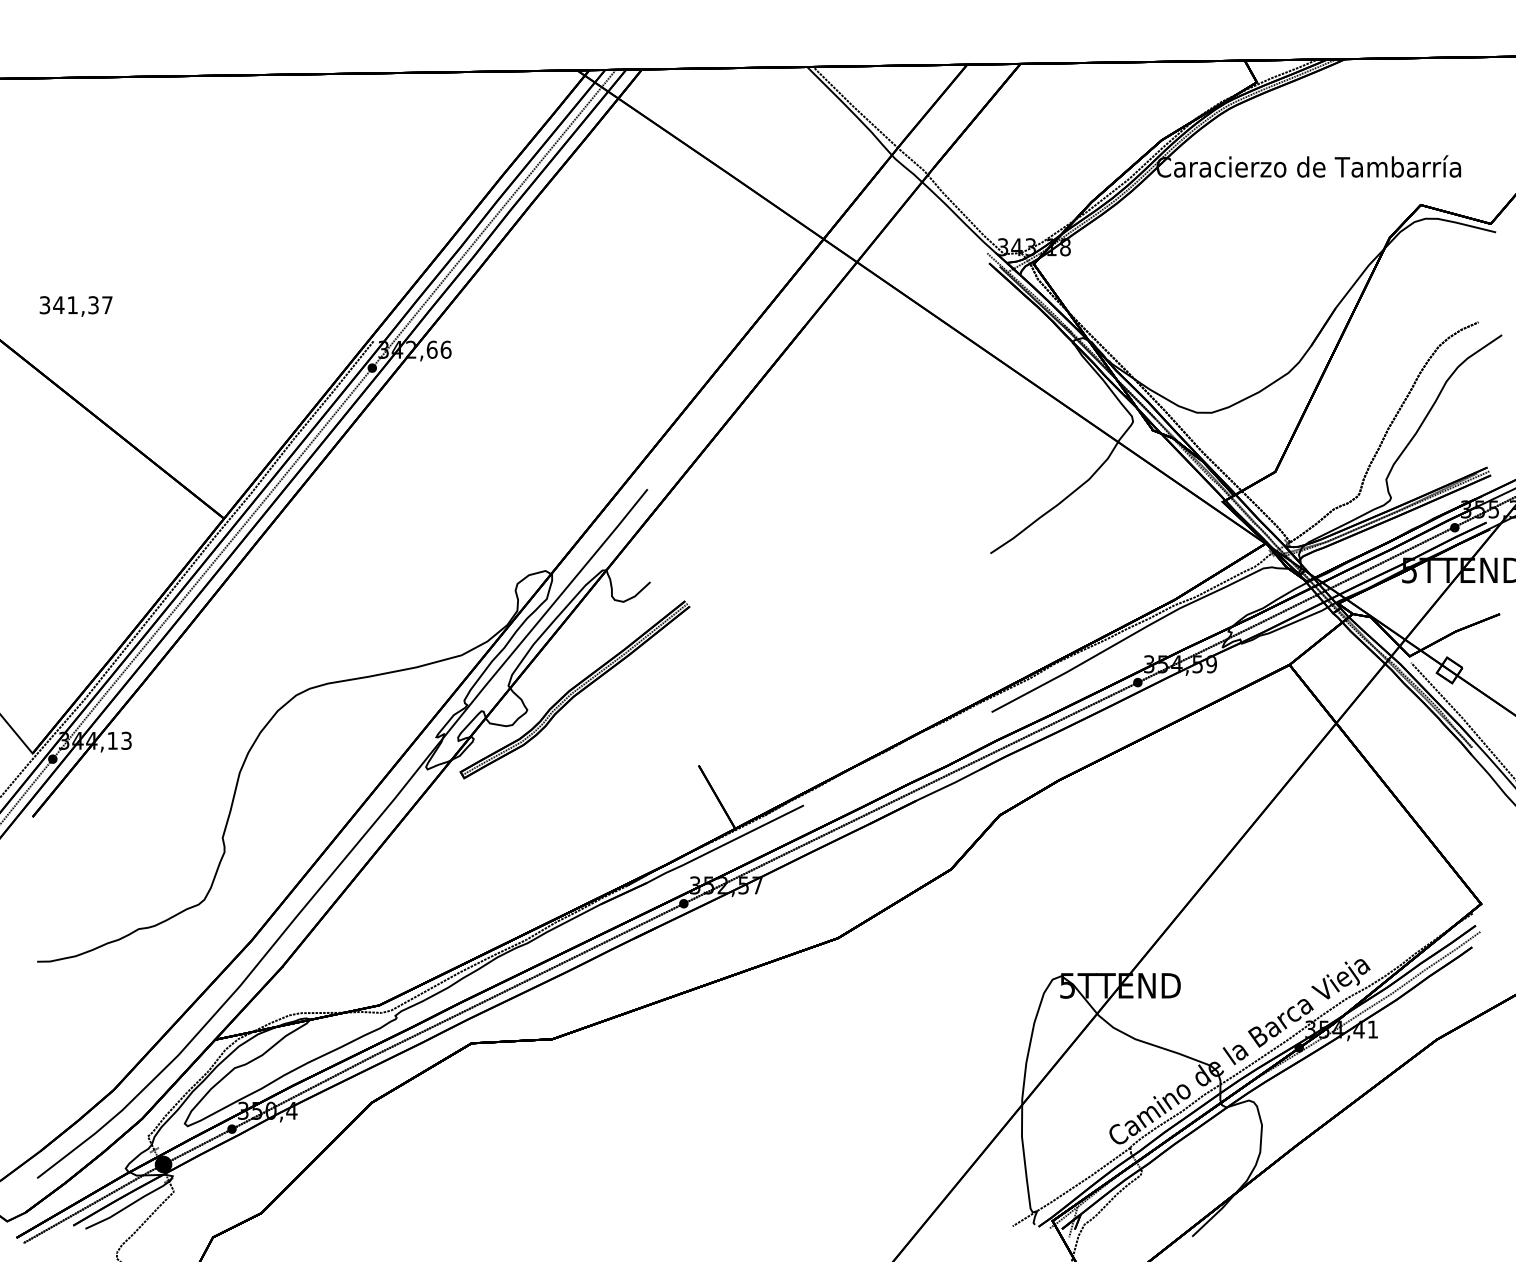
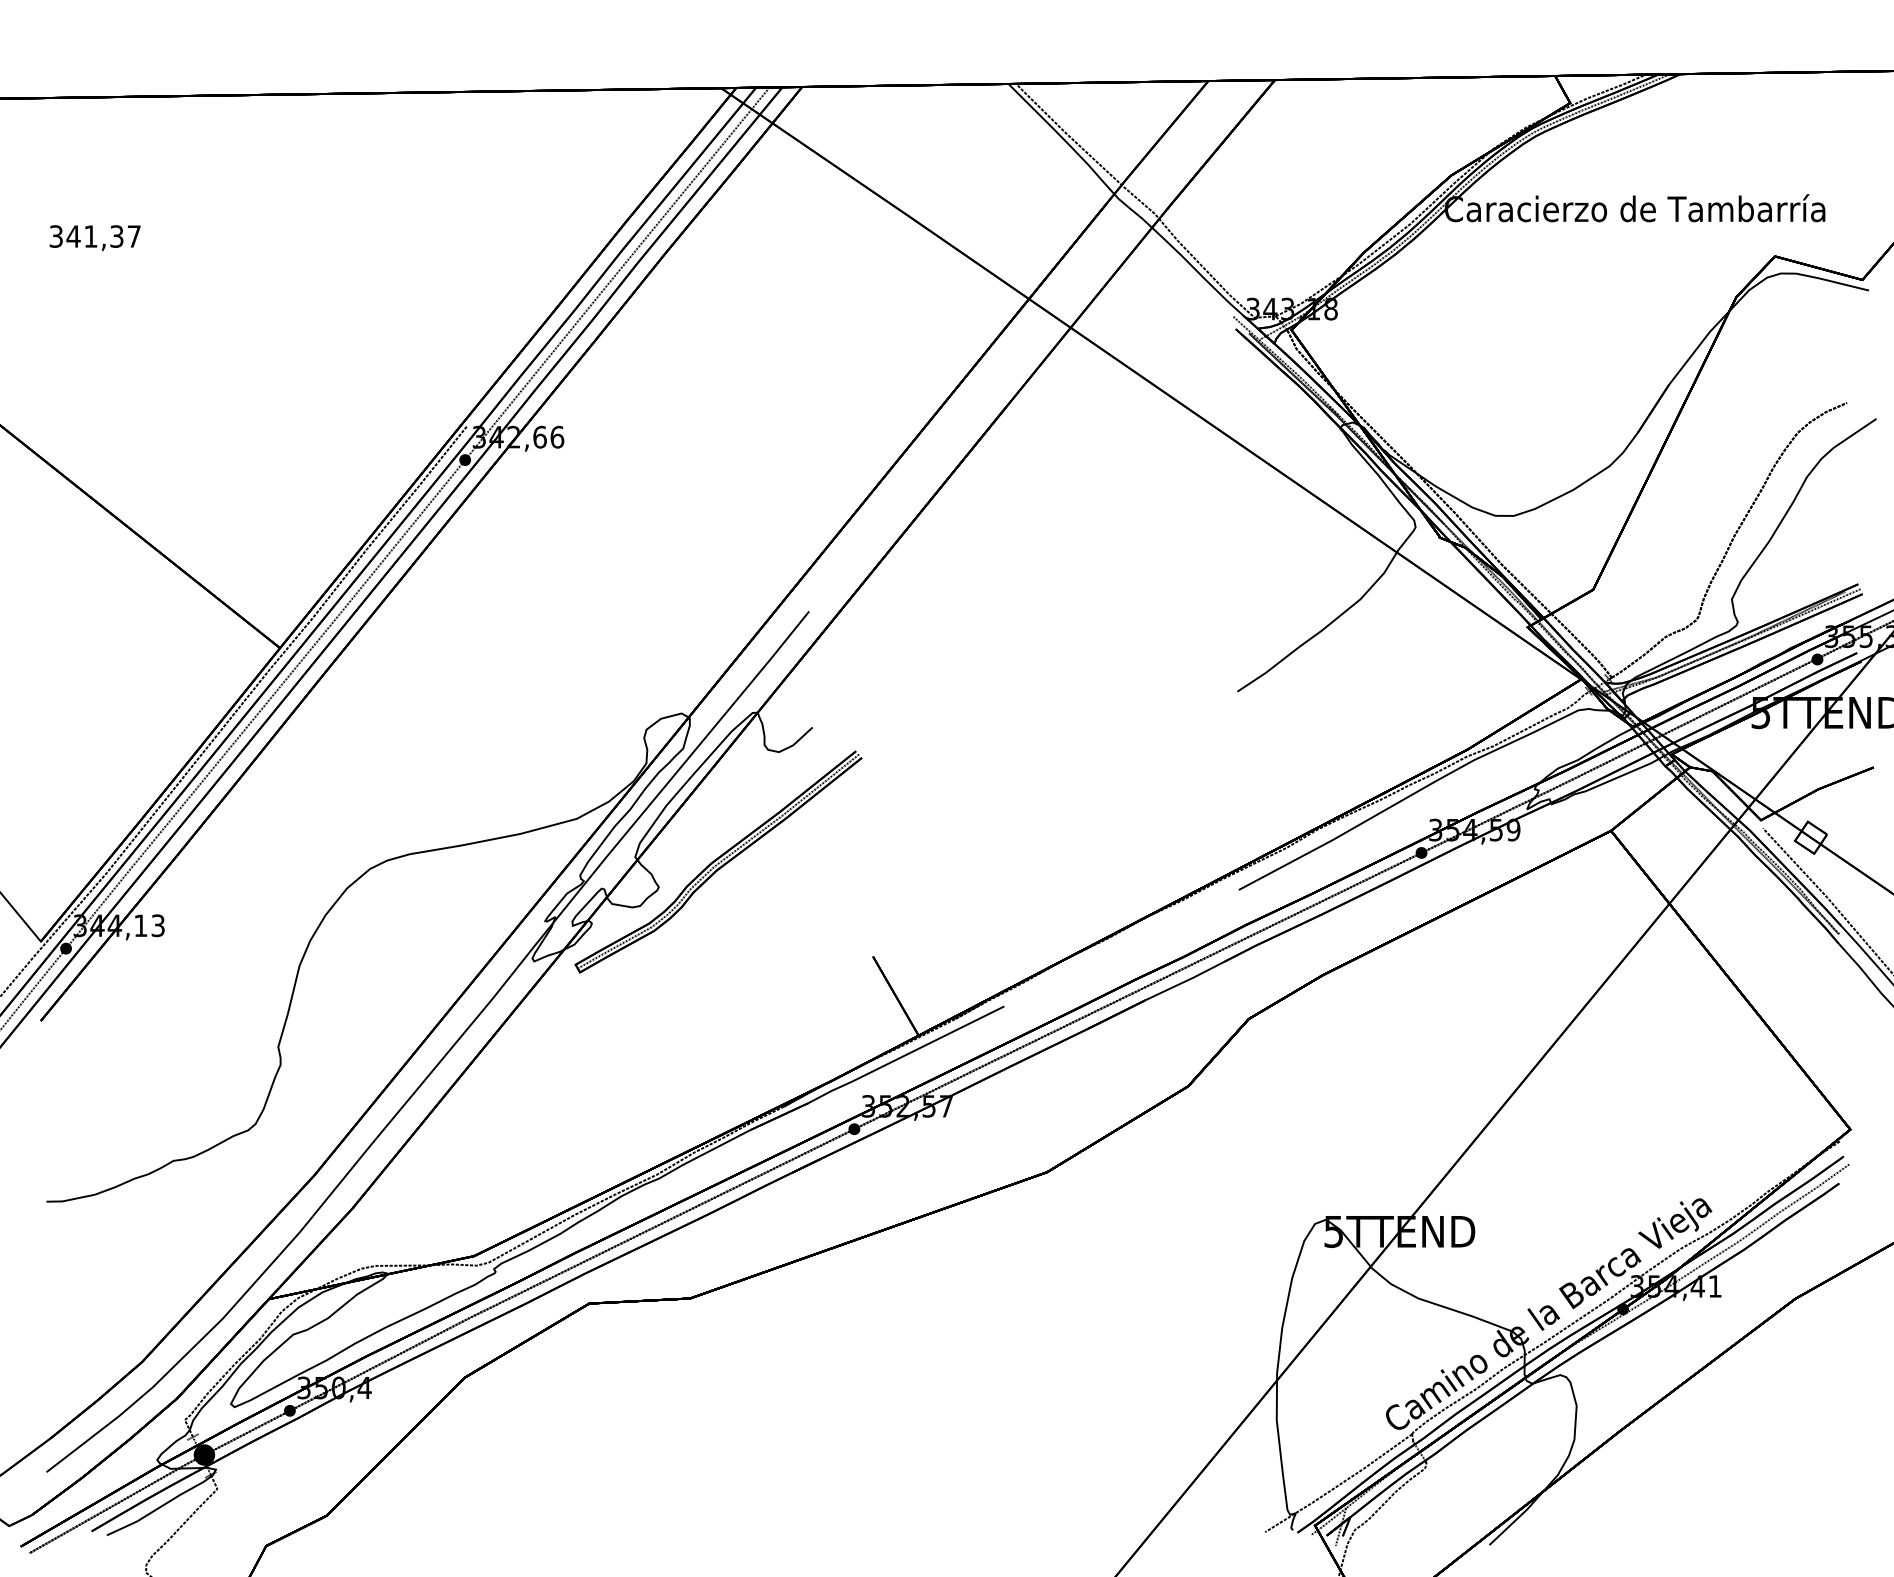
text: (75, 306) -> (94, 238), moved

